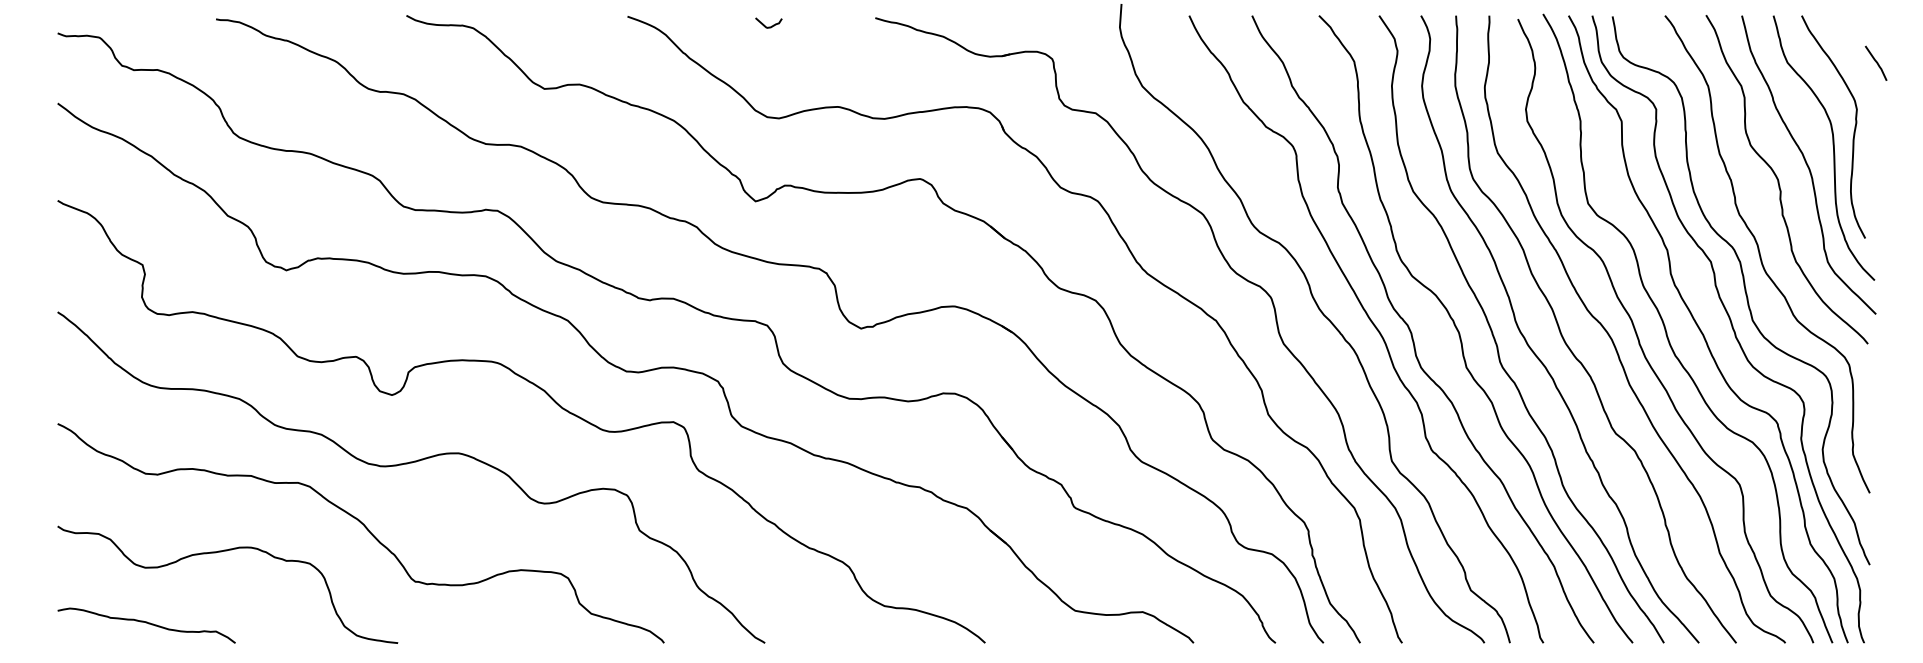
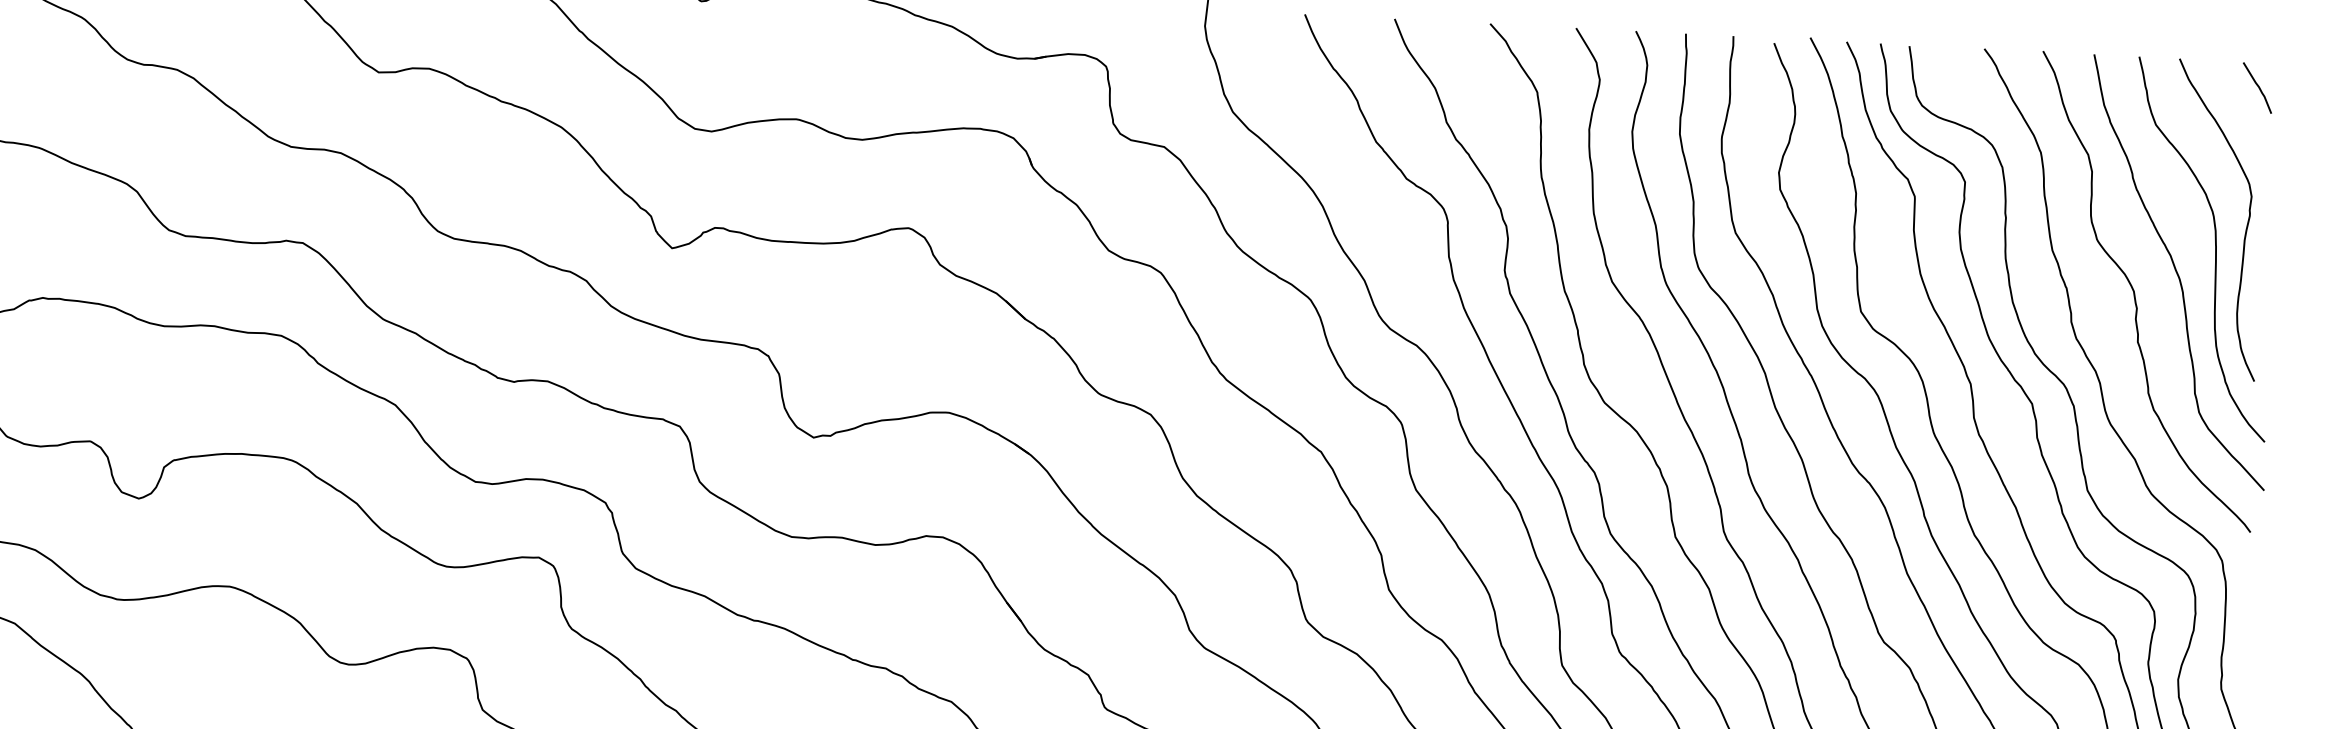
curve: (1875, 62) -> (2256, 86), moved

